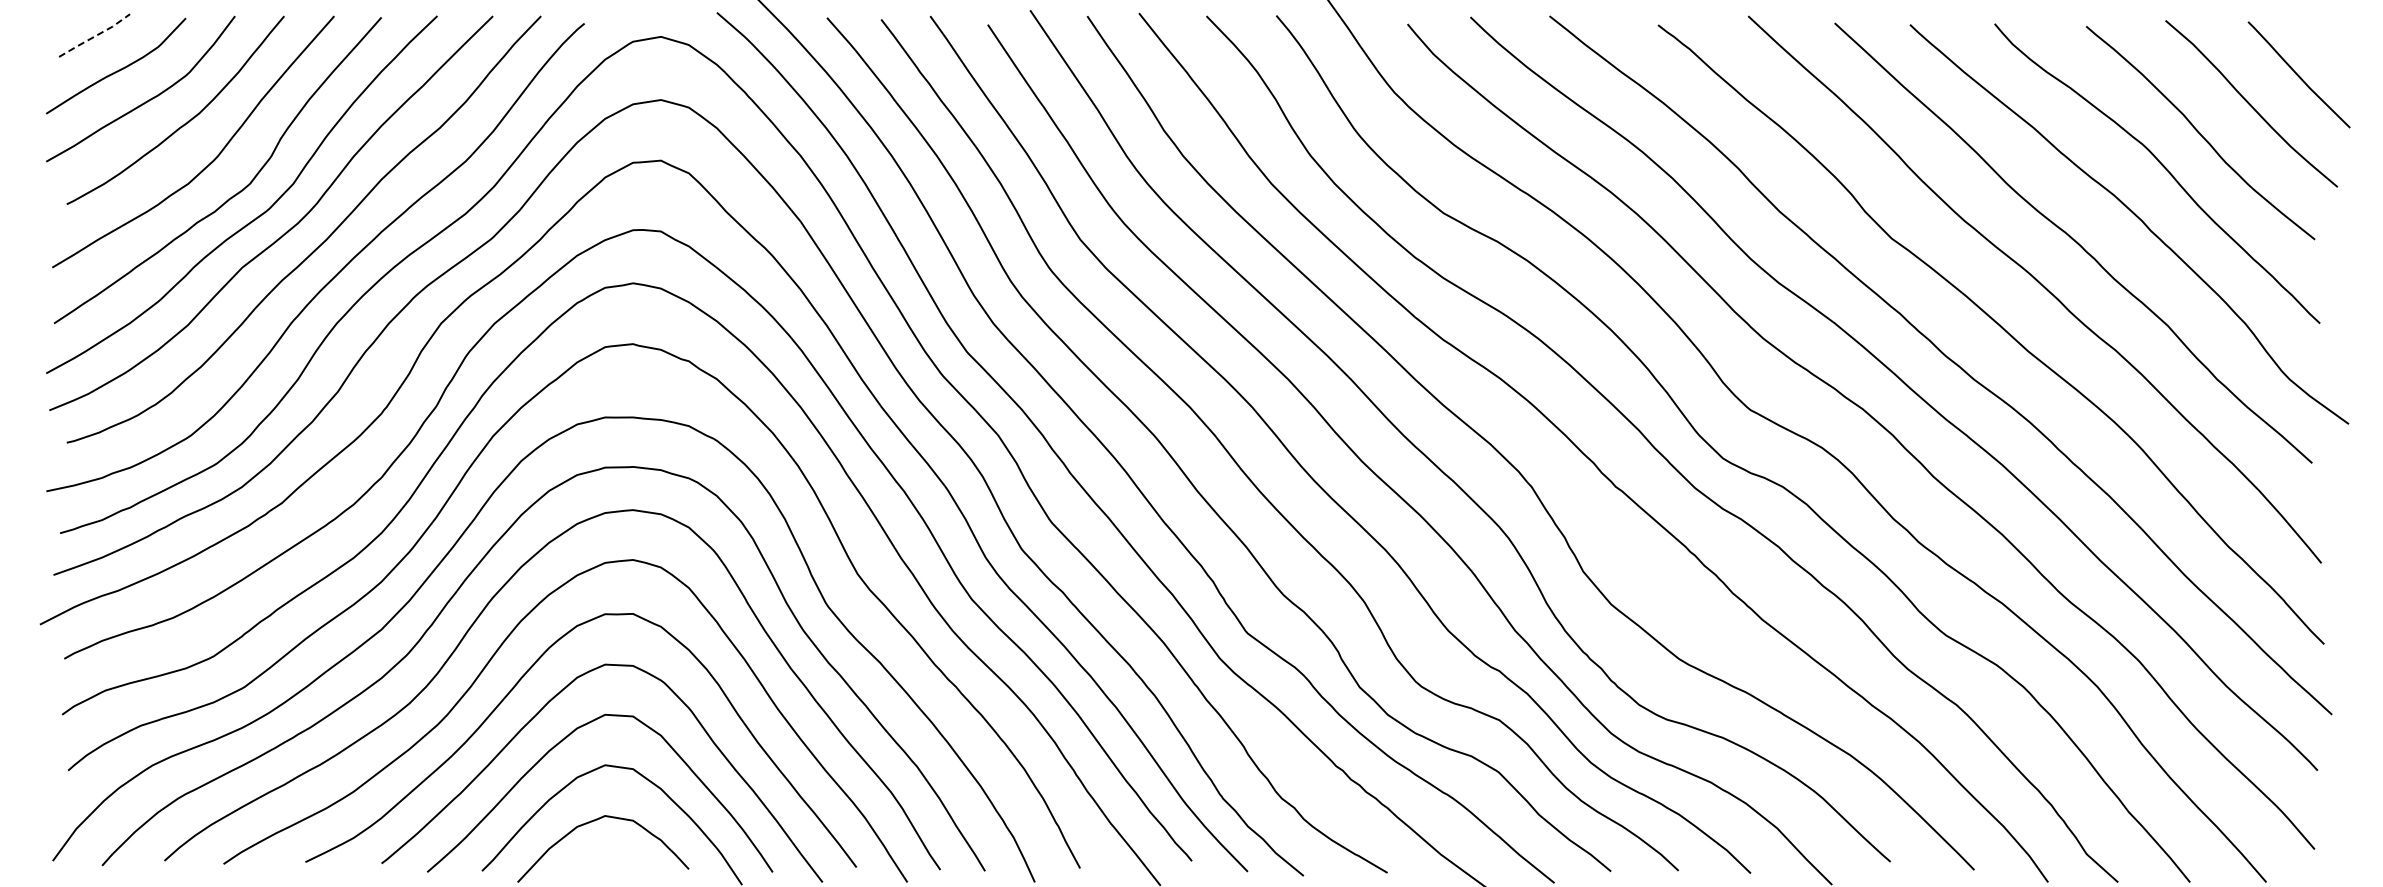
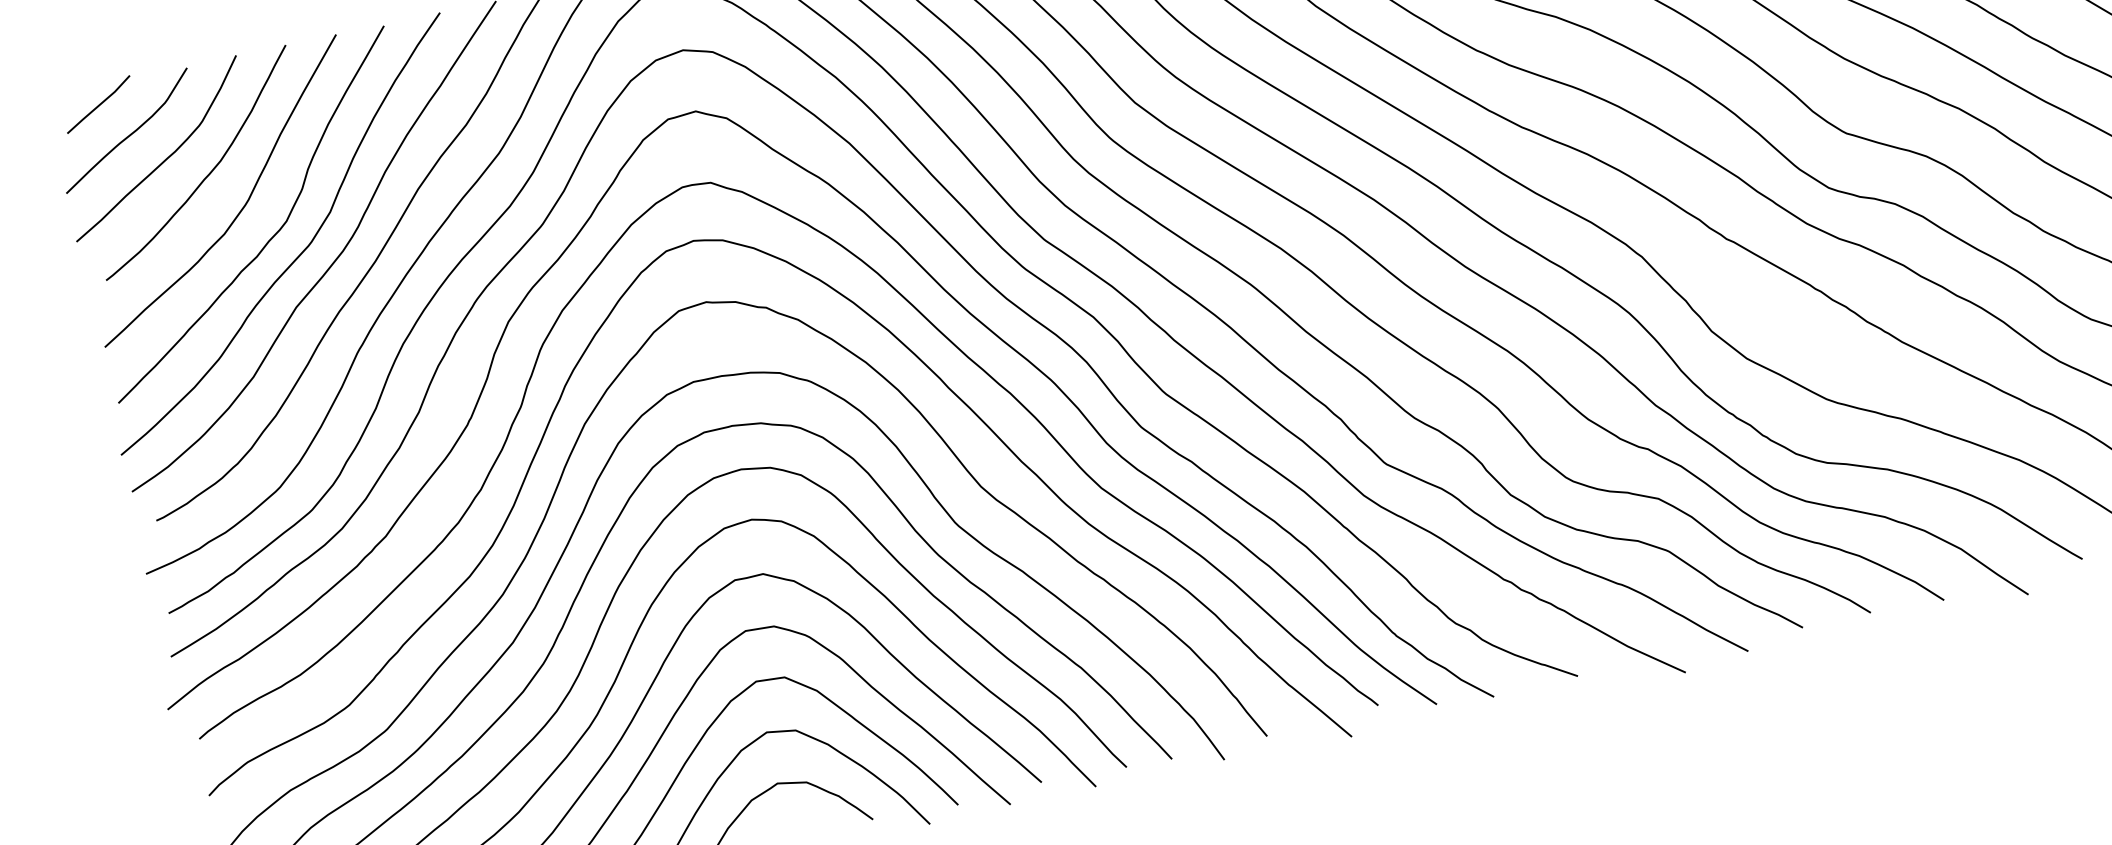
line: (95, 36) -> (99, 105), dashed -> solid

